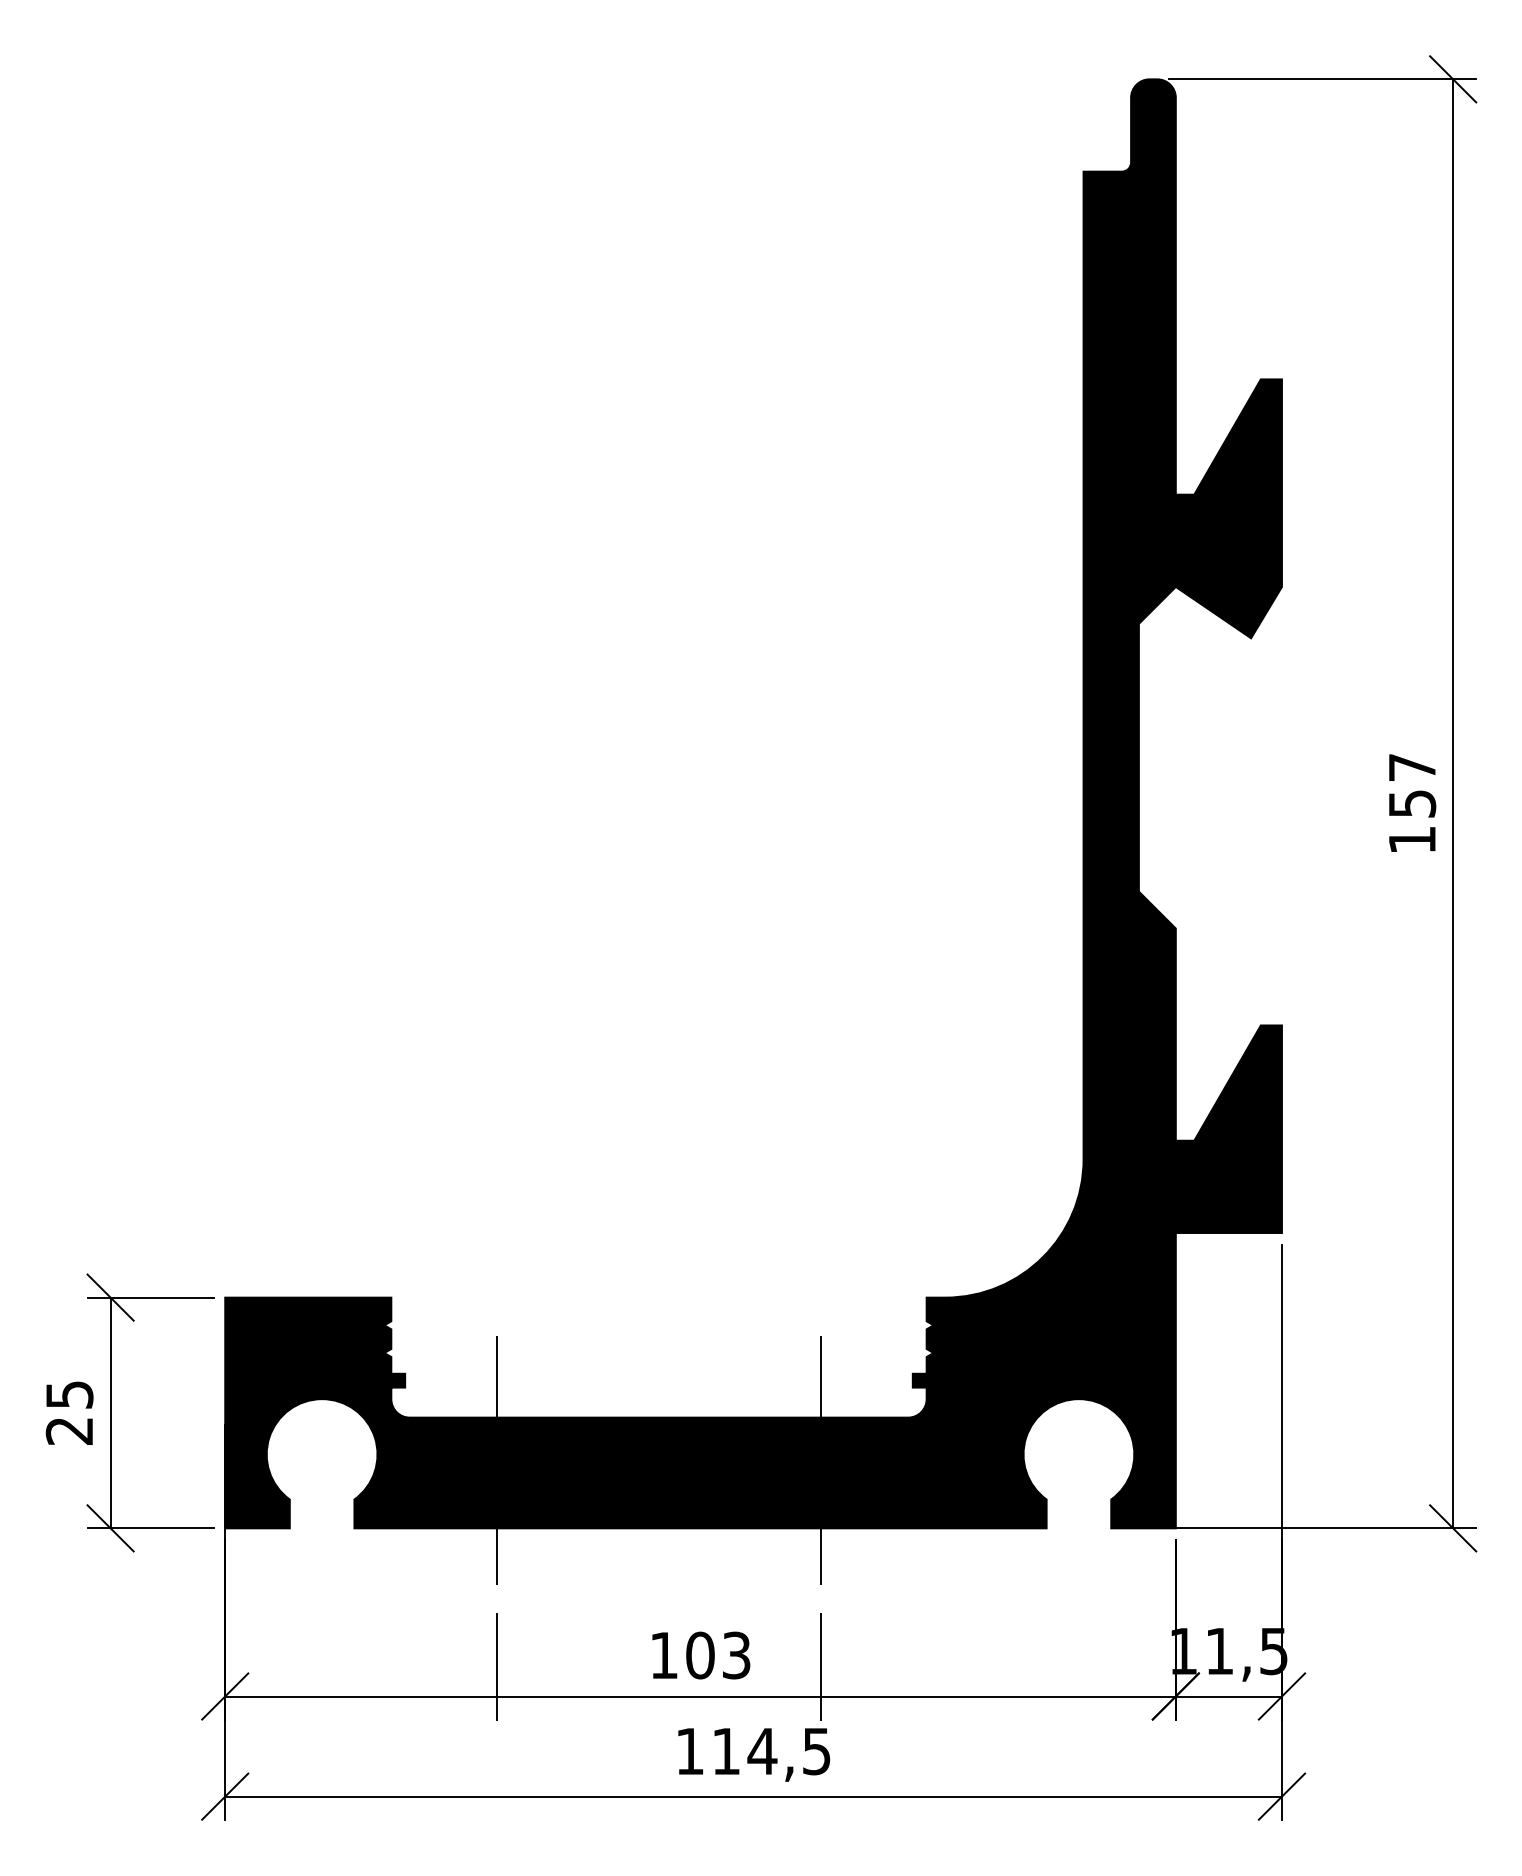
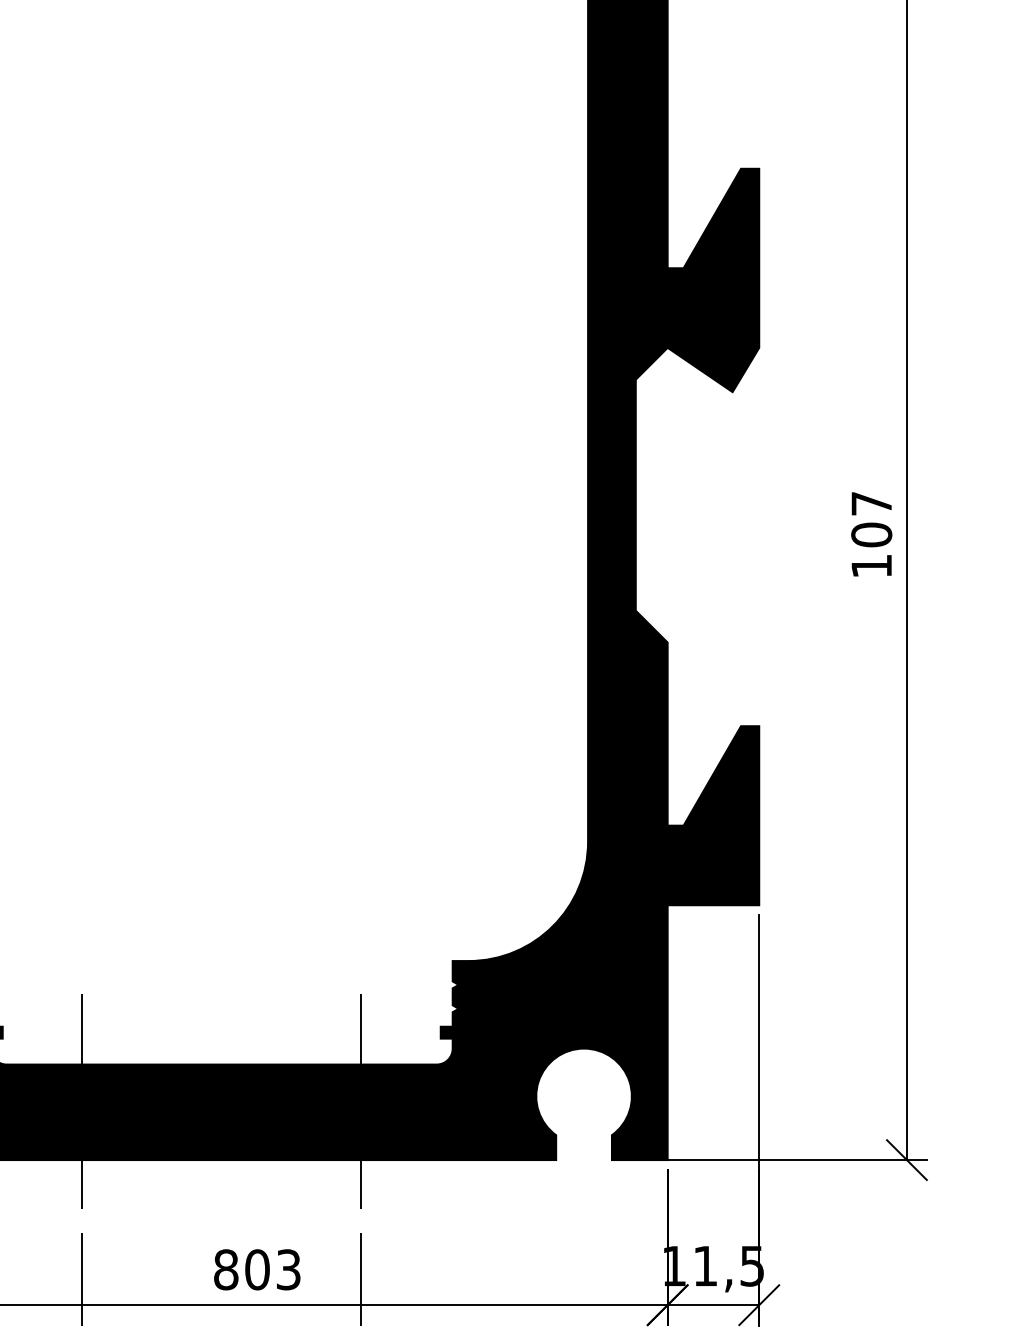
text: (1412, 803) -> (871, 534), 157 -> 107
text: (664, 1655) -> (226, 1269), 103 -> 803

